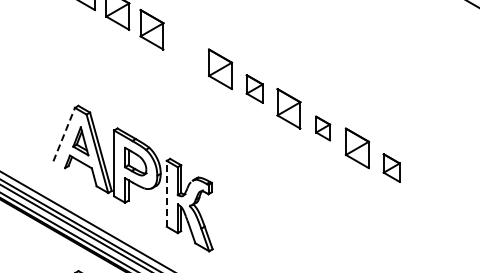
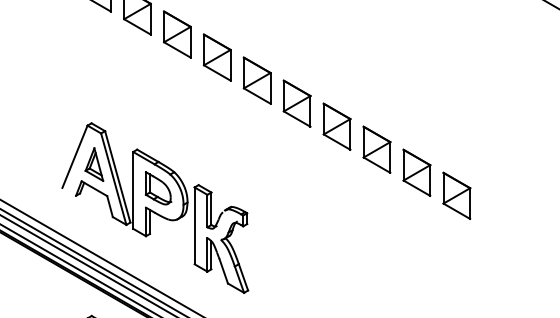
part: (185, 49) -> (216, 57), added
part: (254, 88) -> (296, 103), size x1.43
part: (322, 128) -> (376, 149), size x1.67
line: (64, 134) -> (75, 156), dashed -> solid
part: (391, 167) -> (456, 195), size x1.43
line: (166, 193) -> (194, 225), dashed -> solid

